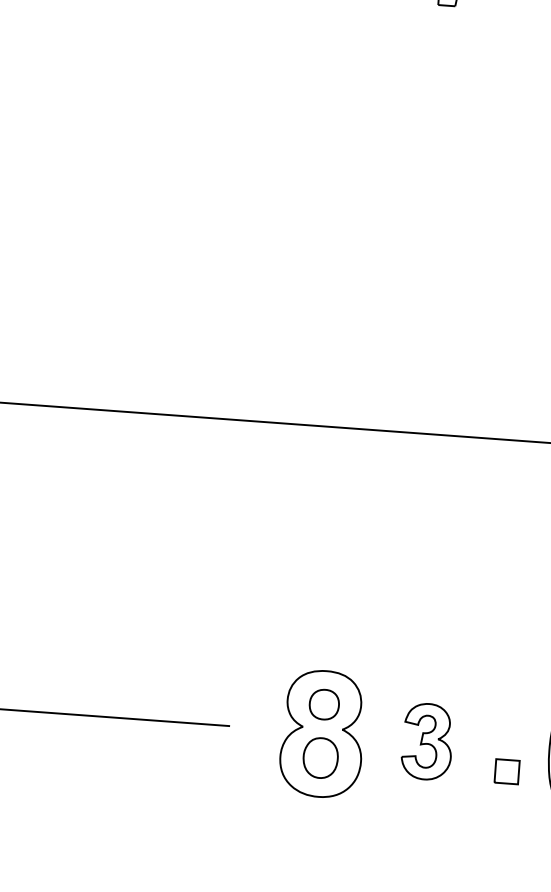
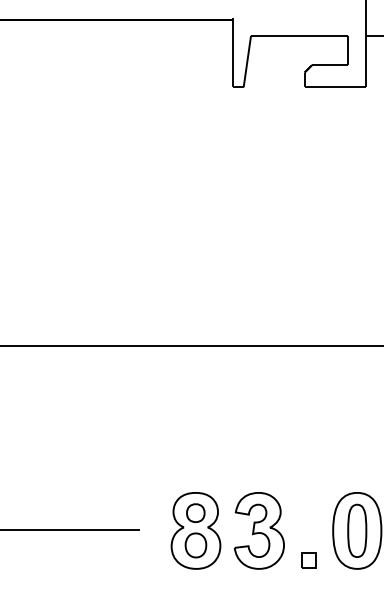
part: (427, 741) -> (259, 530), size x1.67
part: (506, 771) -> (308, 560), moved

